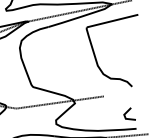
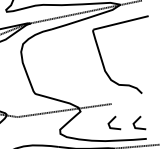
line: (105, 111) -> (113, 120), added

